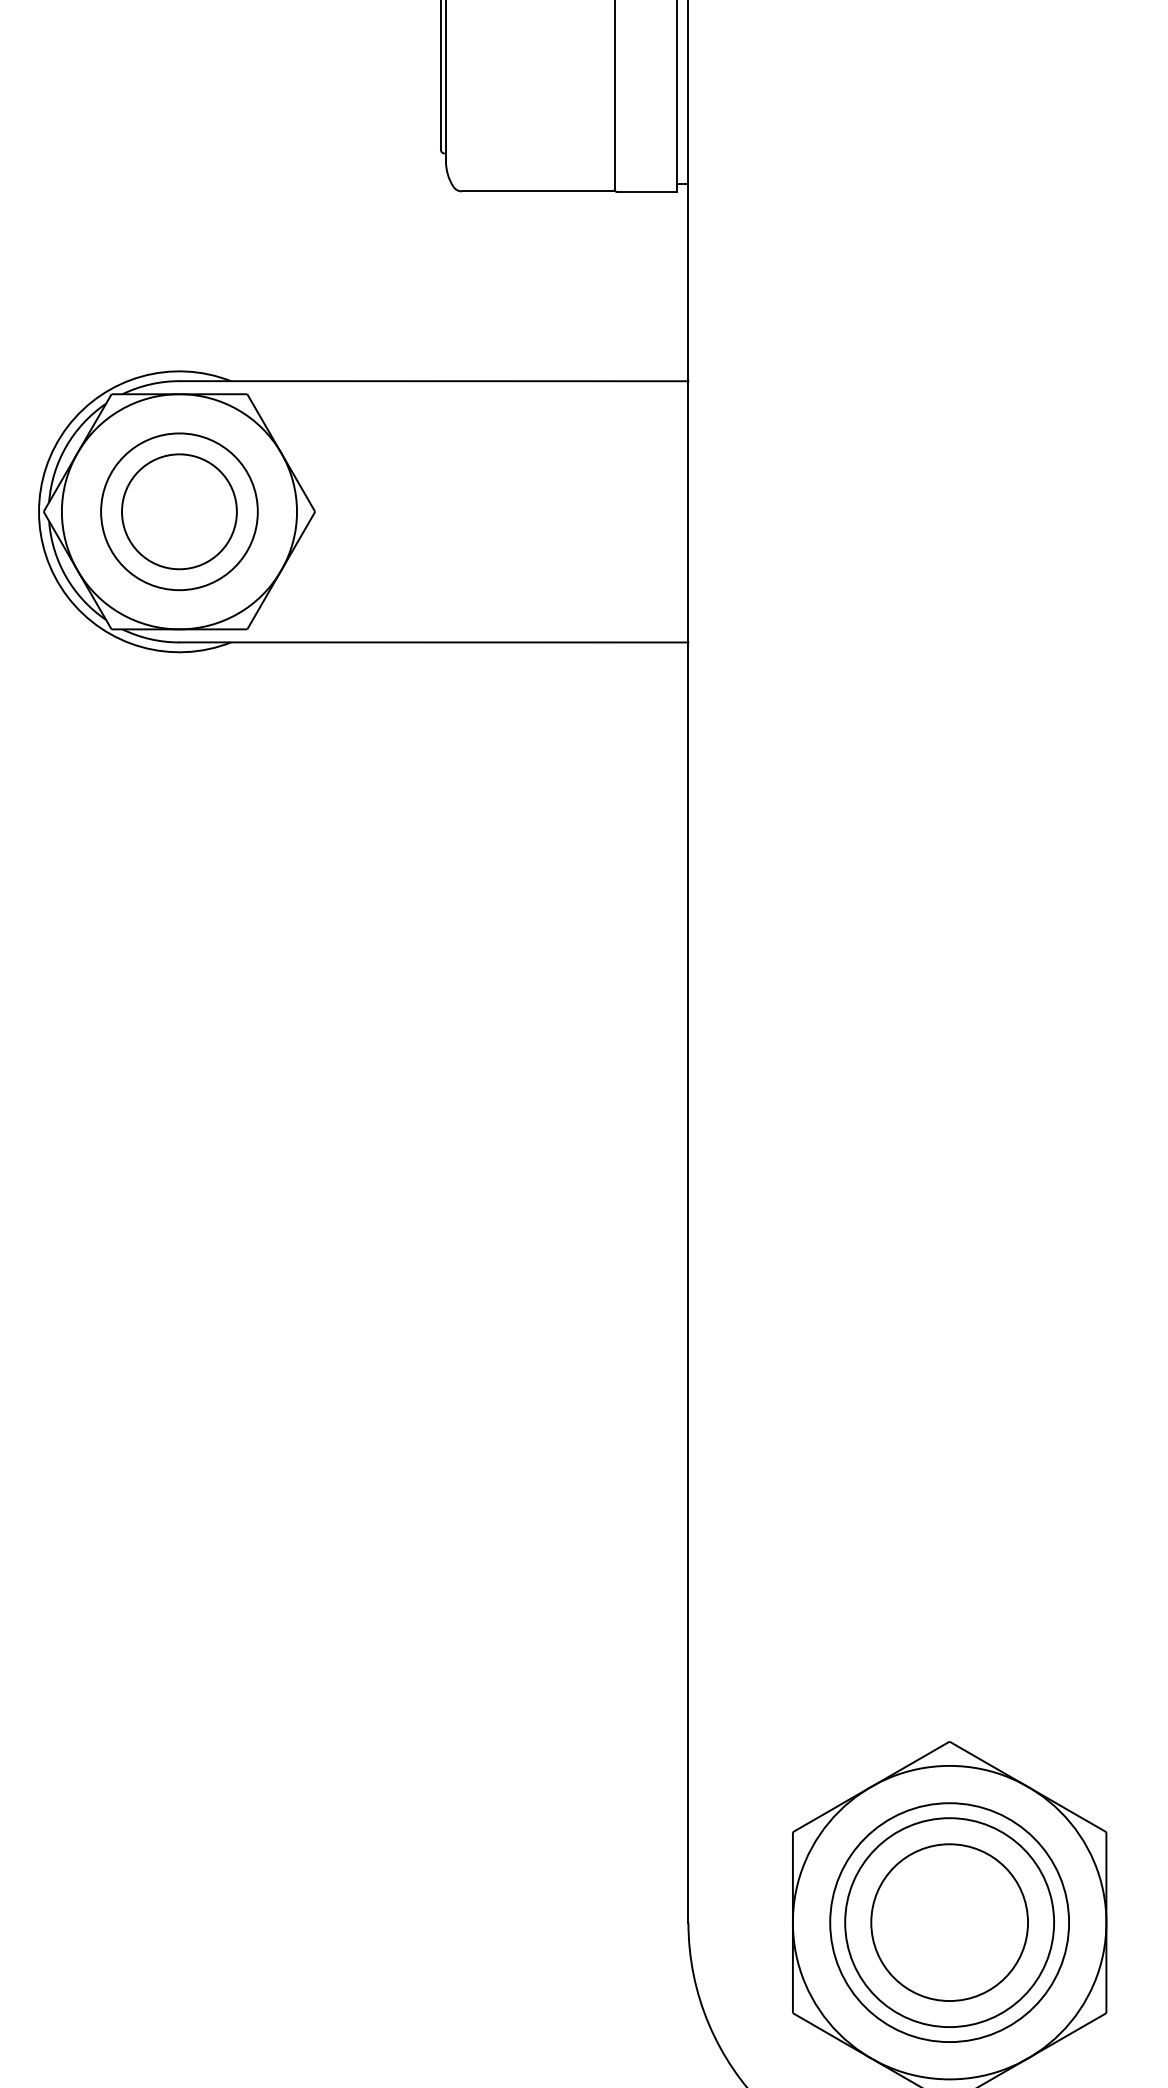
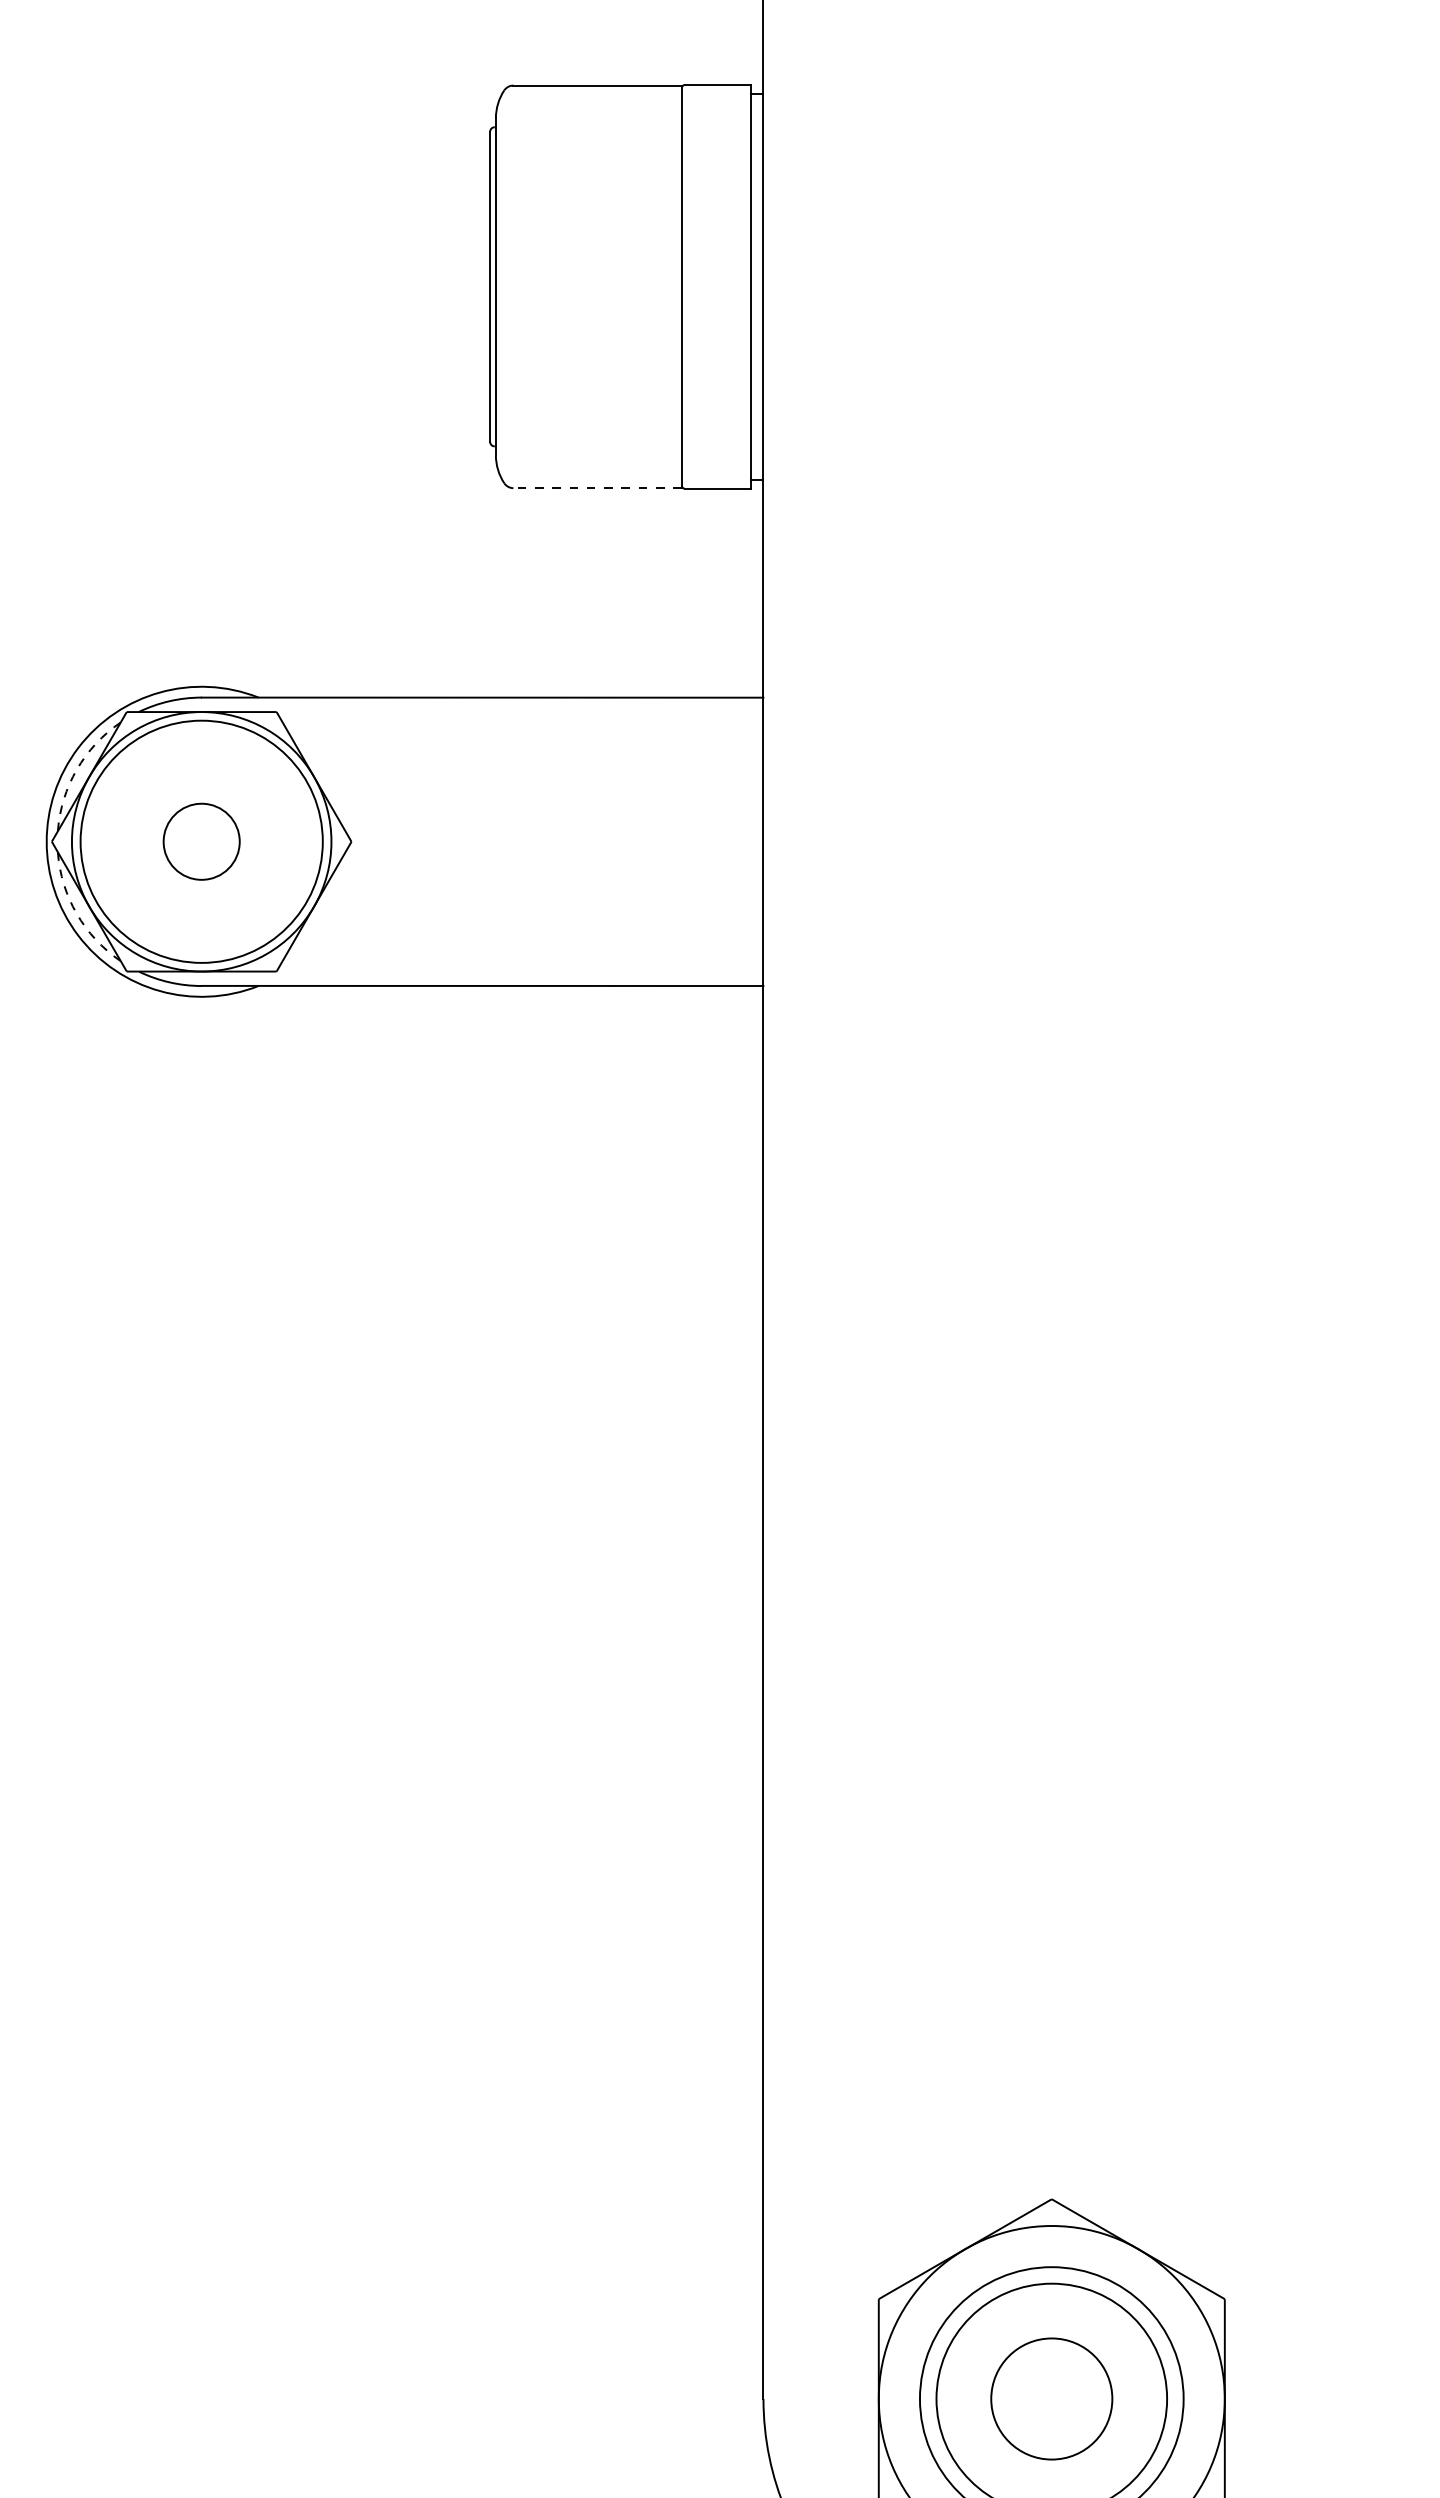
line: (538, 191) -> (597, 488), solid -> dashed
arc: (66, 446) -> (76, 769), solid -> dashed
circle: (179, 511) -> (201, 841), size x0.6
circle: (179, 511) -> (201, 841), size x1.4
arc: (66, 576) -> (76, 913), solid -> dashed
circle: (949, 1922) -> (1051, 2398), size x0.7

